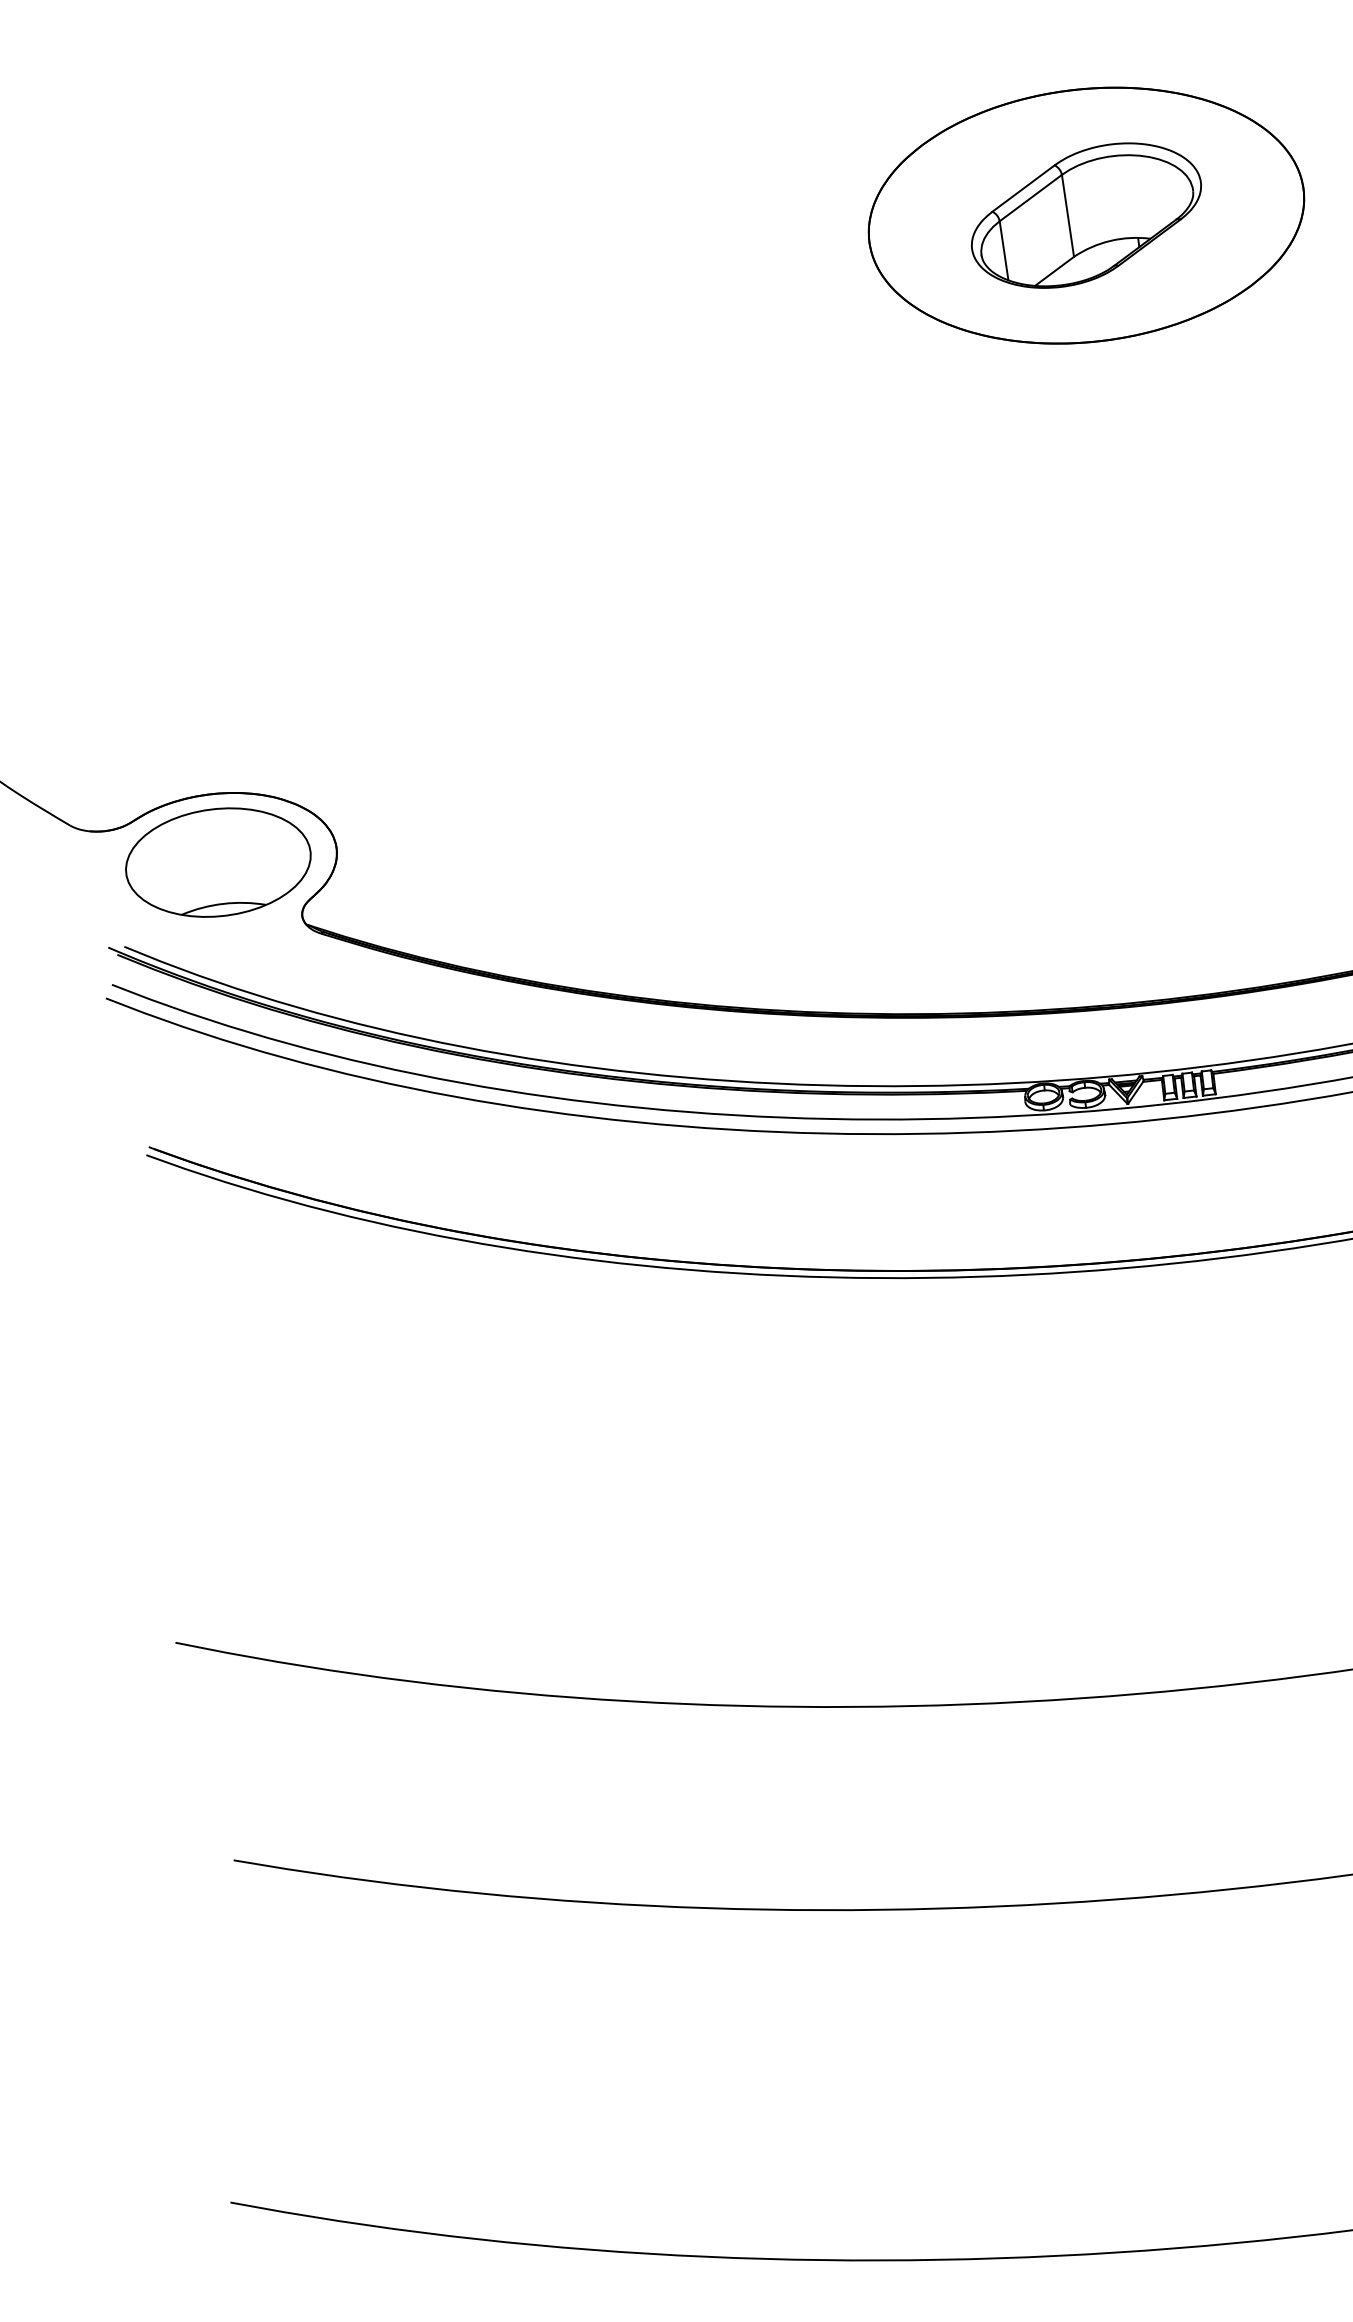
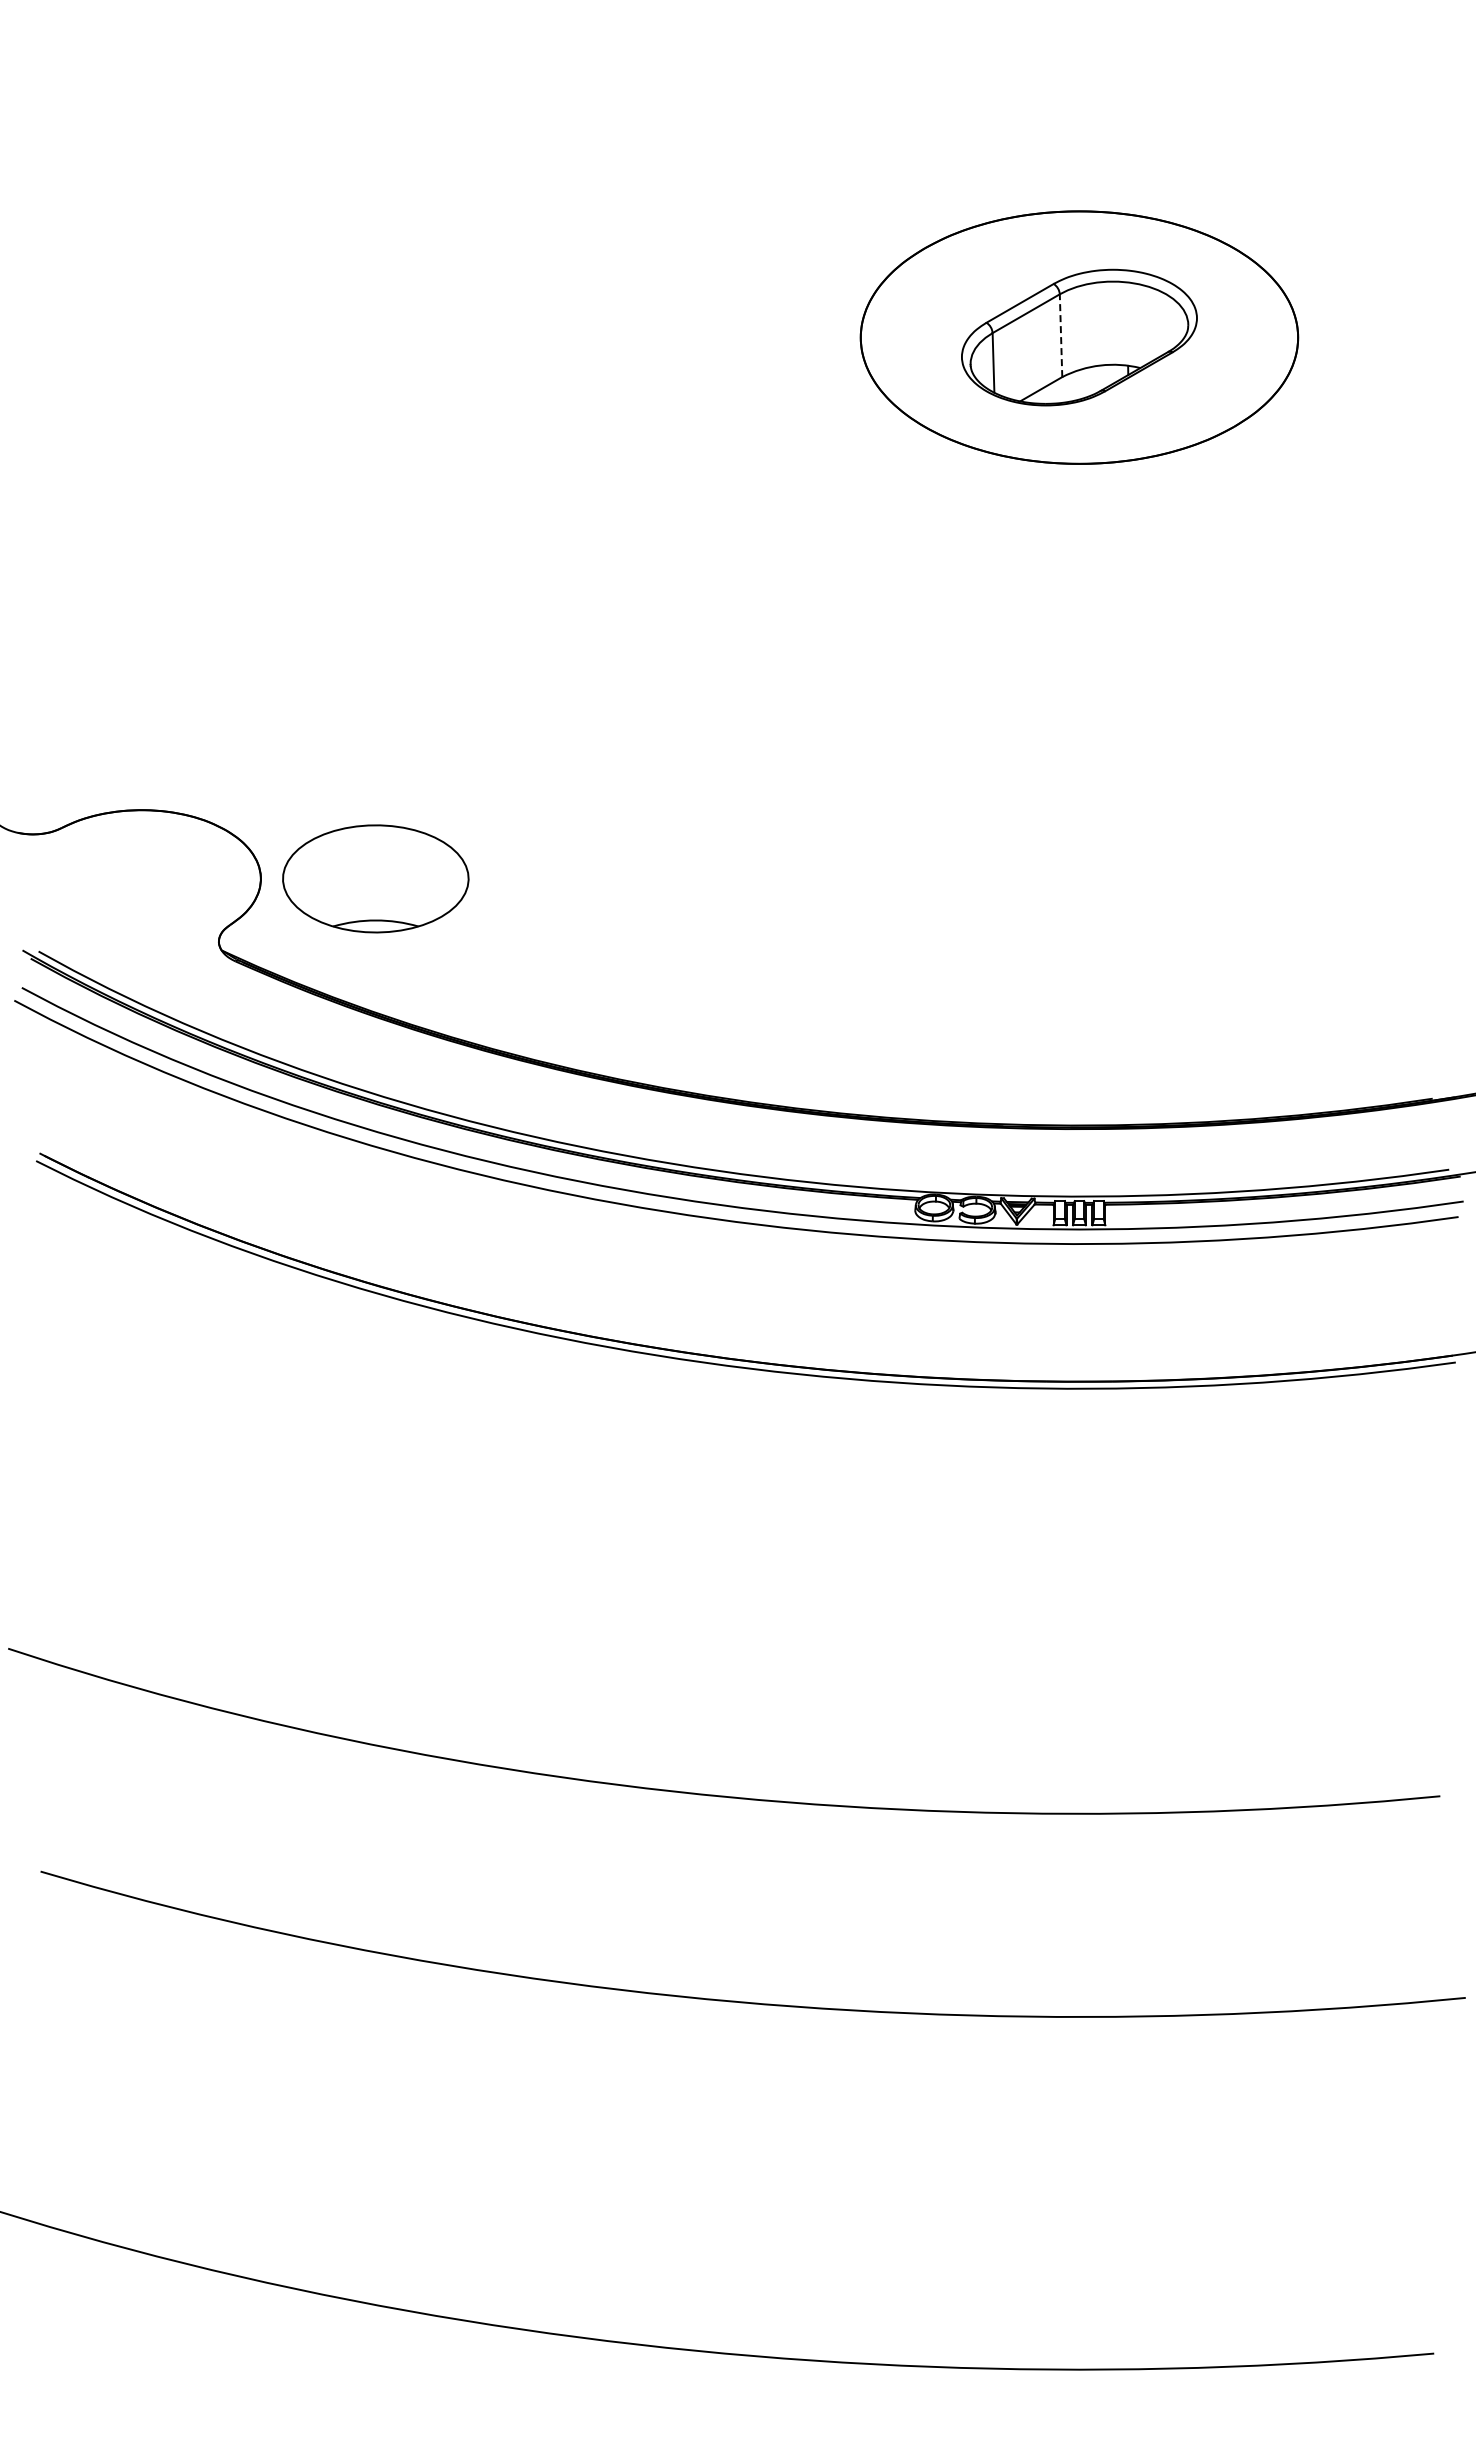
line: (1068, 215) -> (1061, 335), solid -> dashed
part: (218, 862) -> (375, 878), moved

